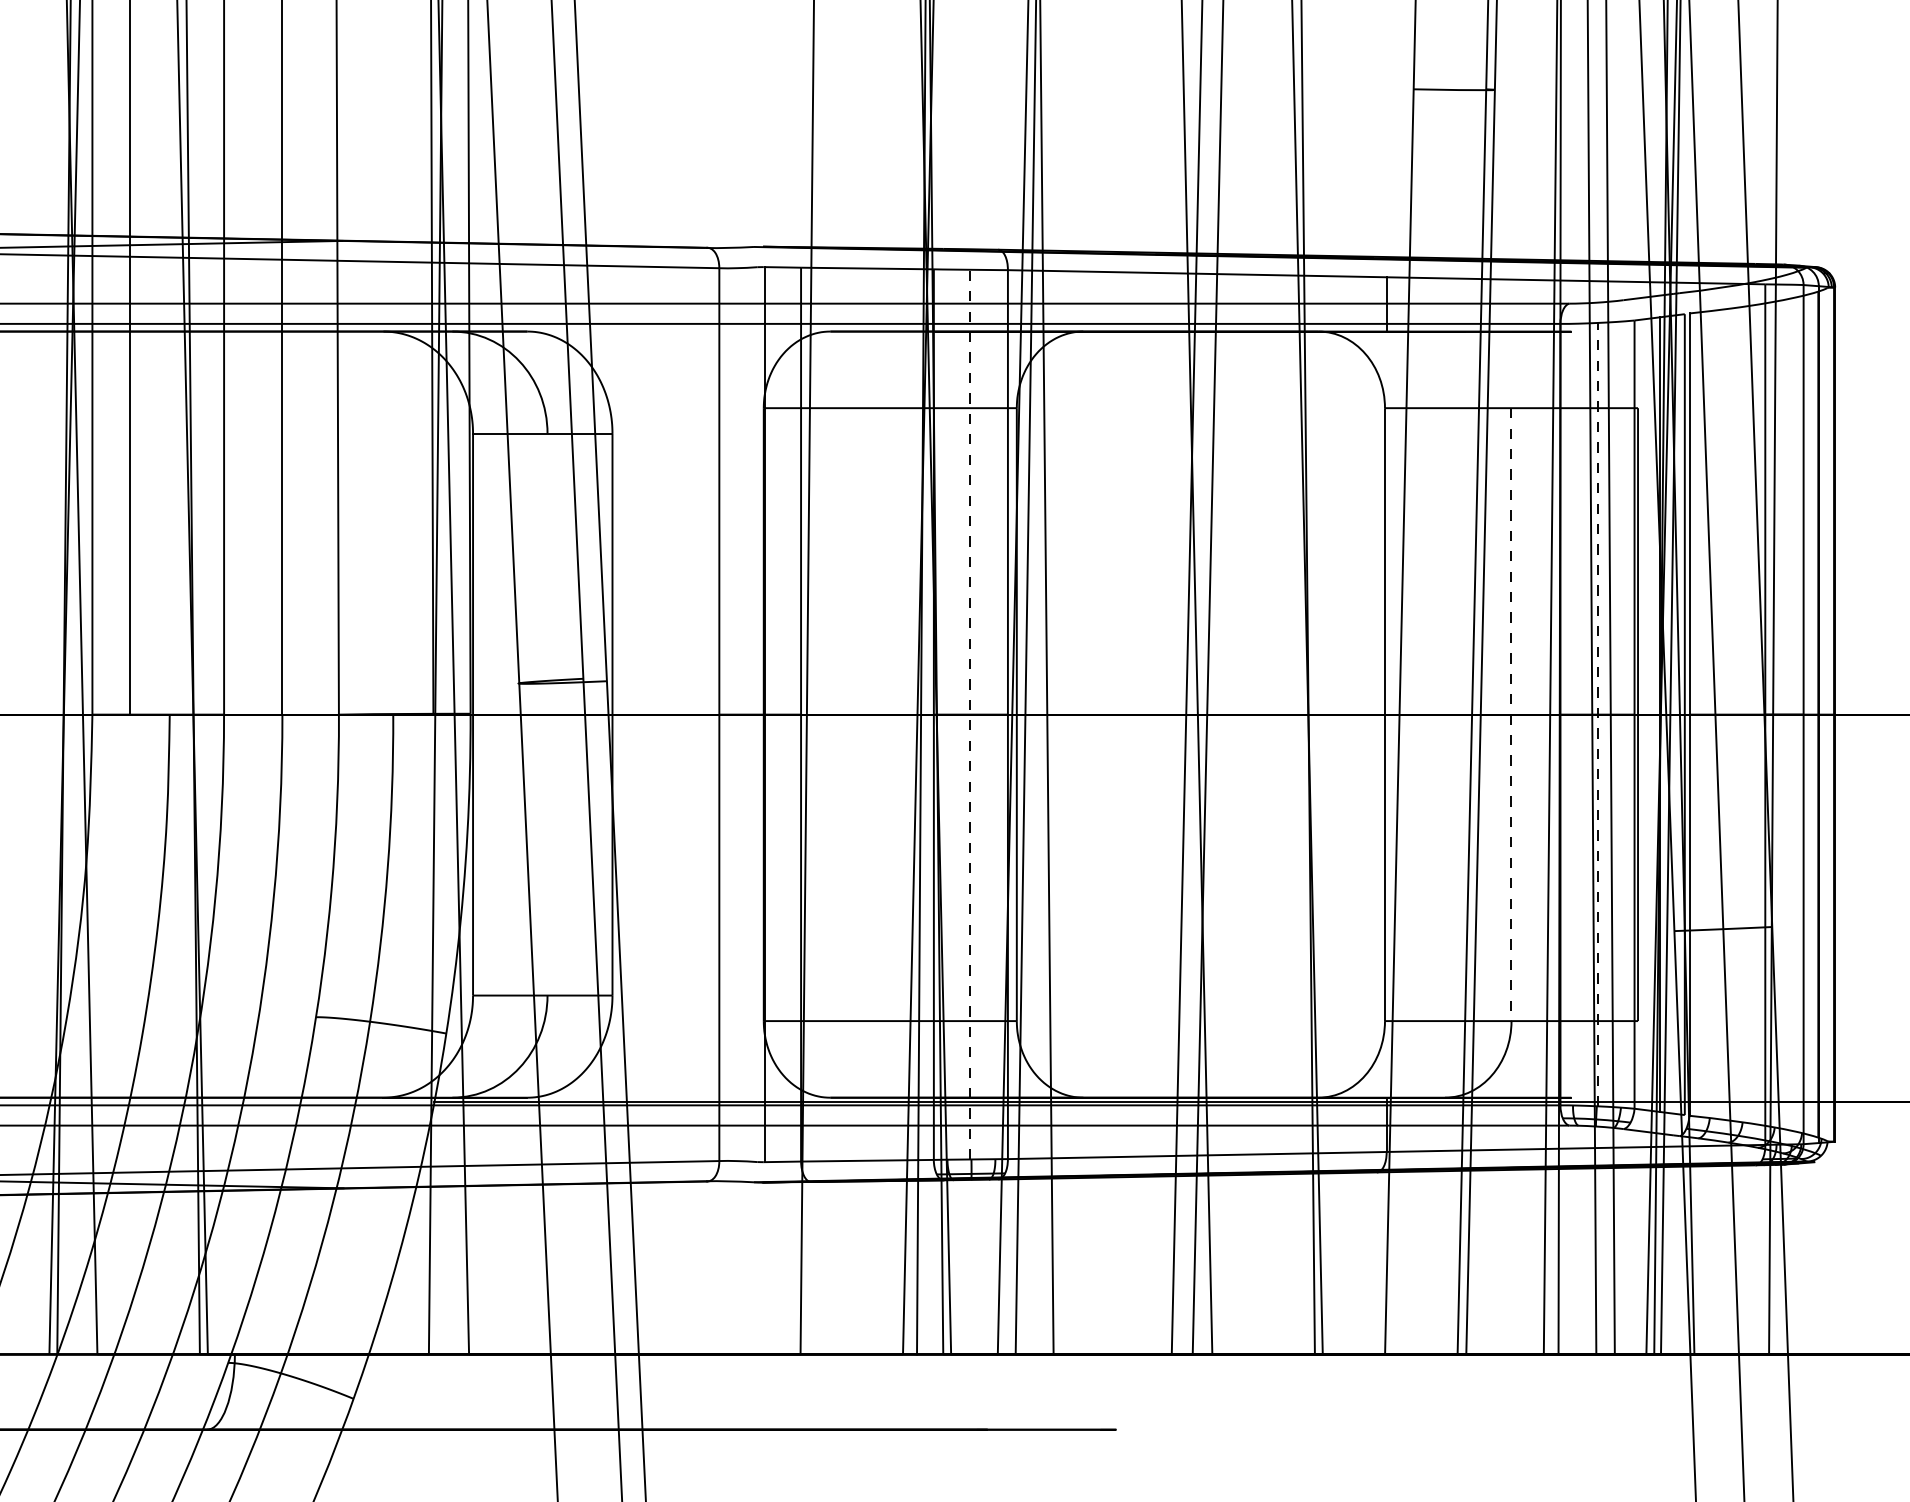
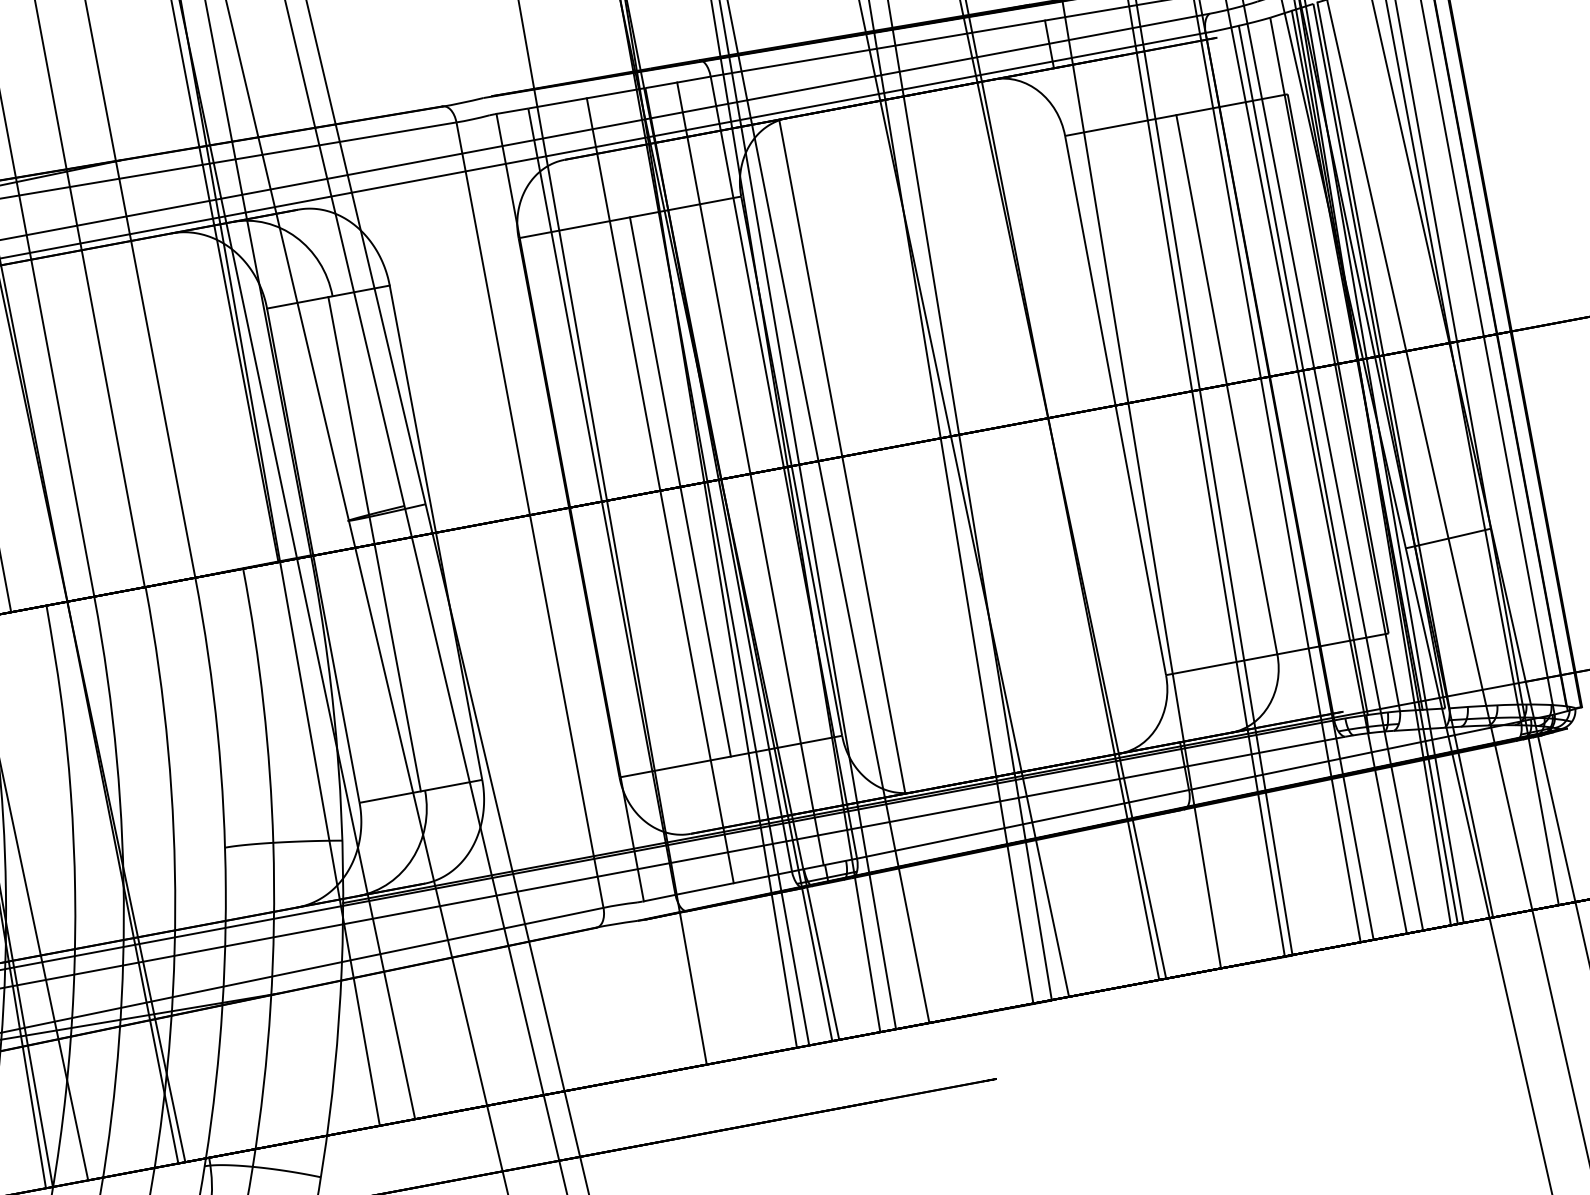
line: (542, 714) -> (374, 544), added
line: (867, 714) -> (660, 490), added
line: (890, 714) -> (680, 486), added
line: (969, 714) -> (750, 473), dashed -> solid
line: (1074, 714) -> (842, 456), added
line: (1598, 714) -> (1303, 370), dashed -> solid
line: (1511, 715) -> (1227, 385), dashed -> solid

